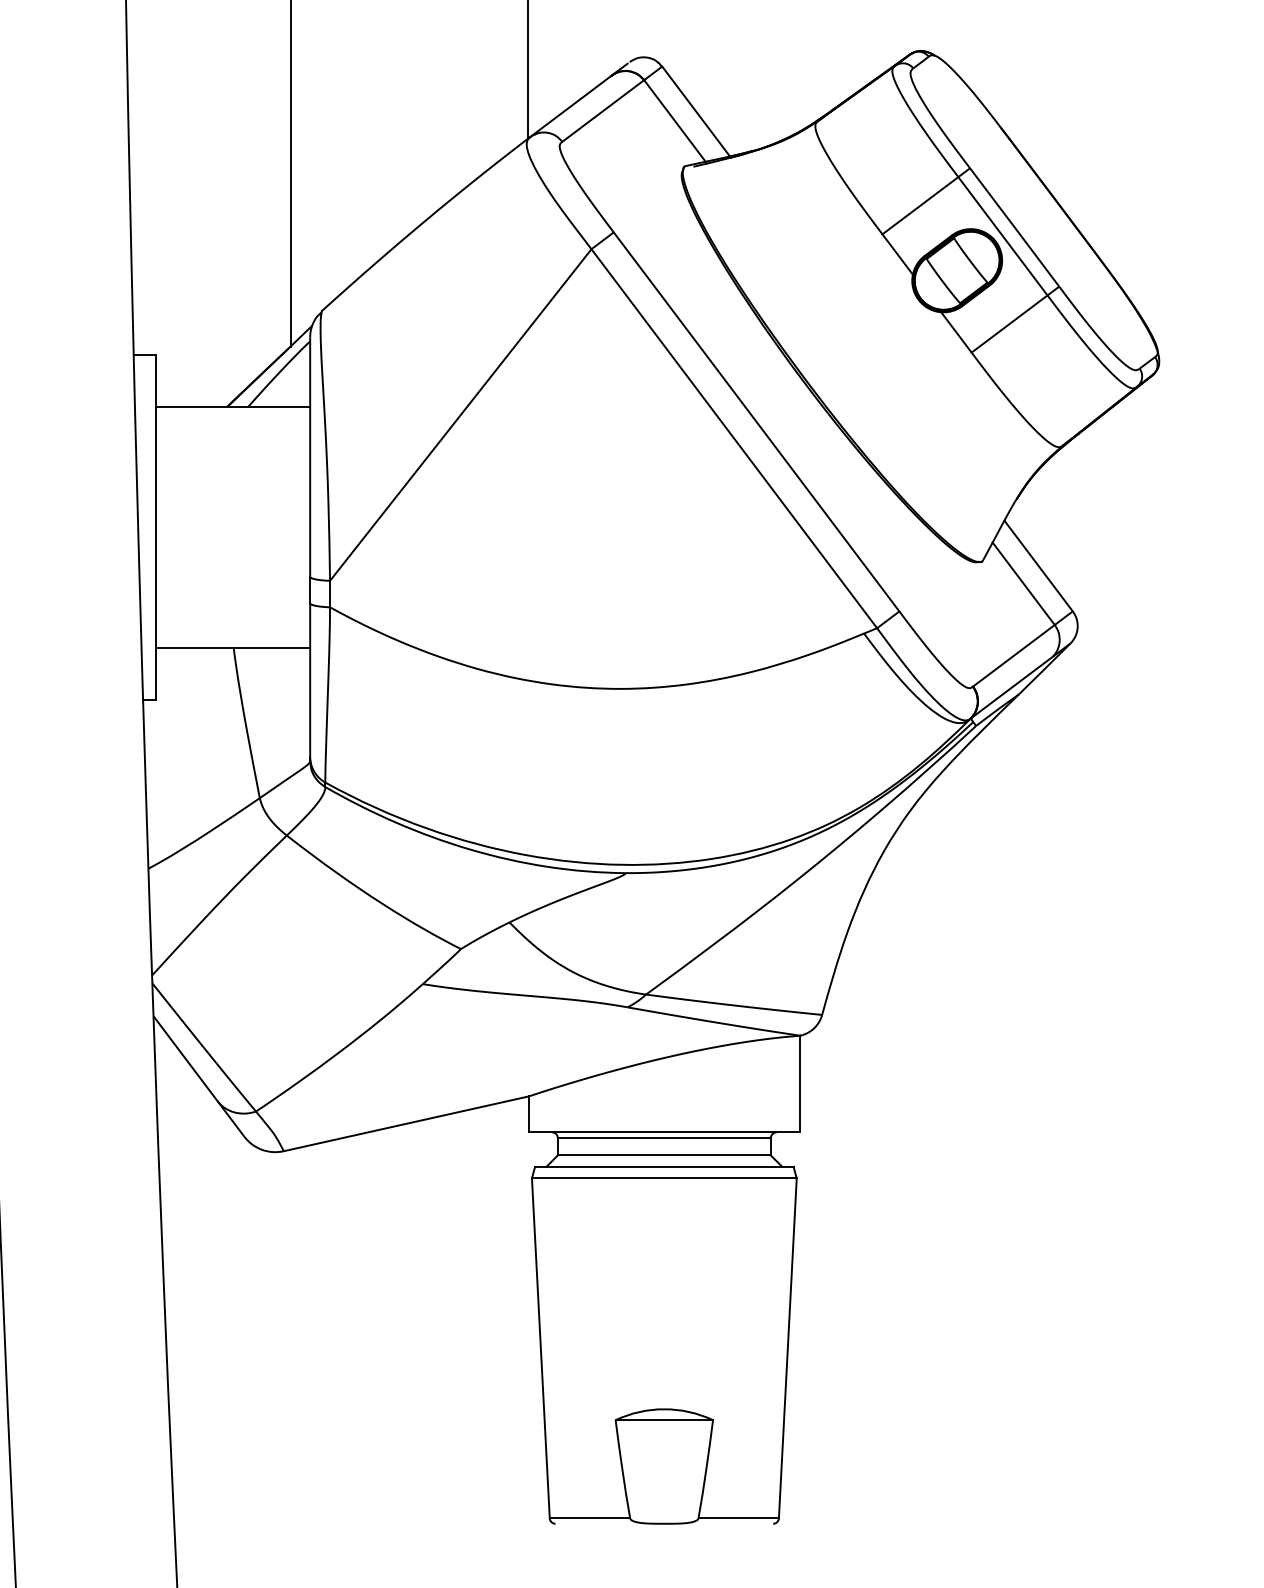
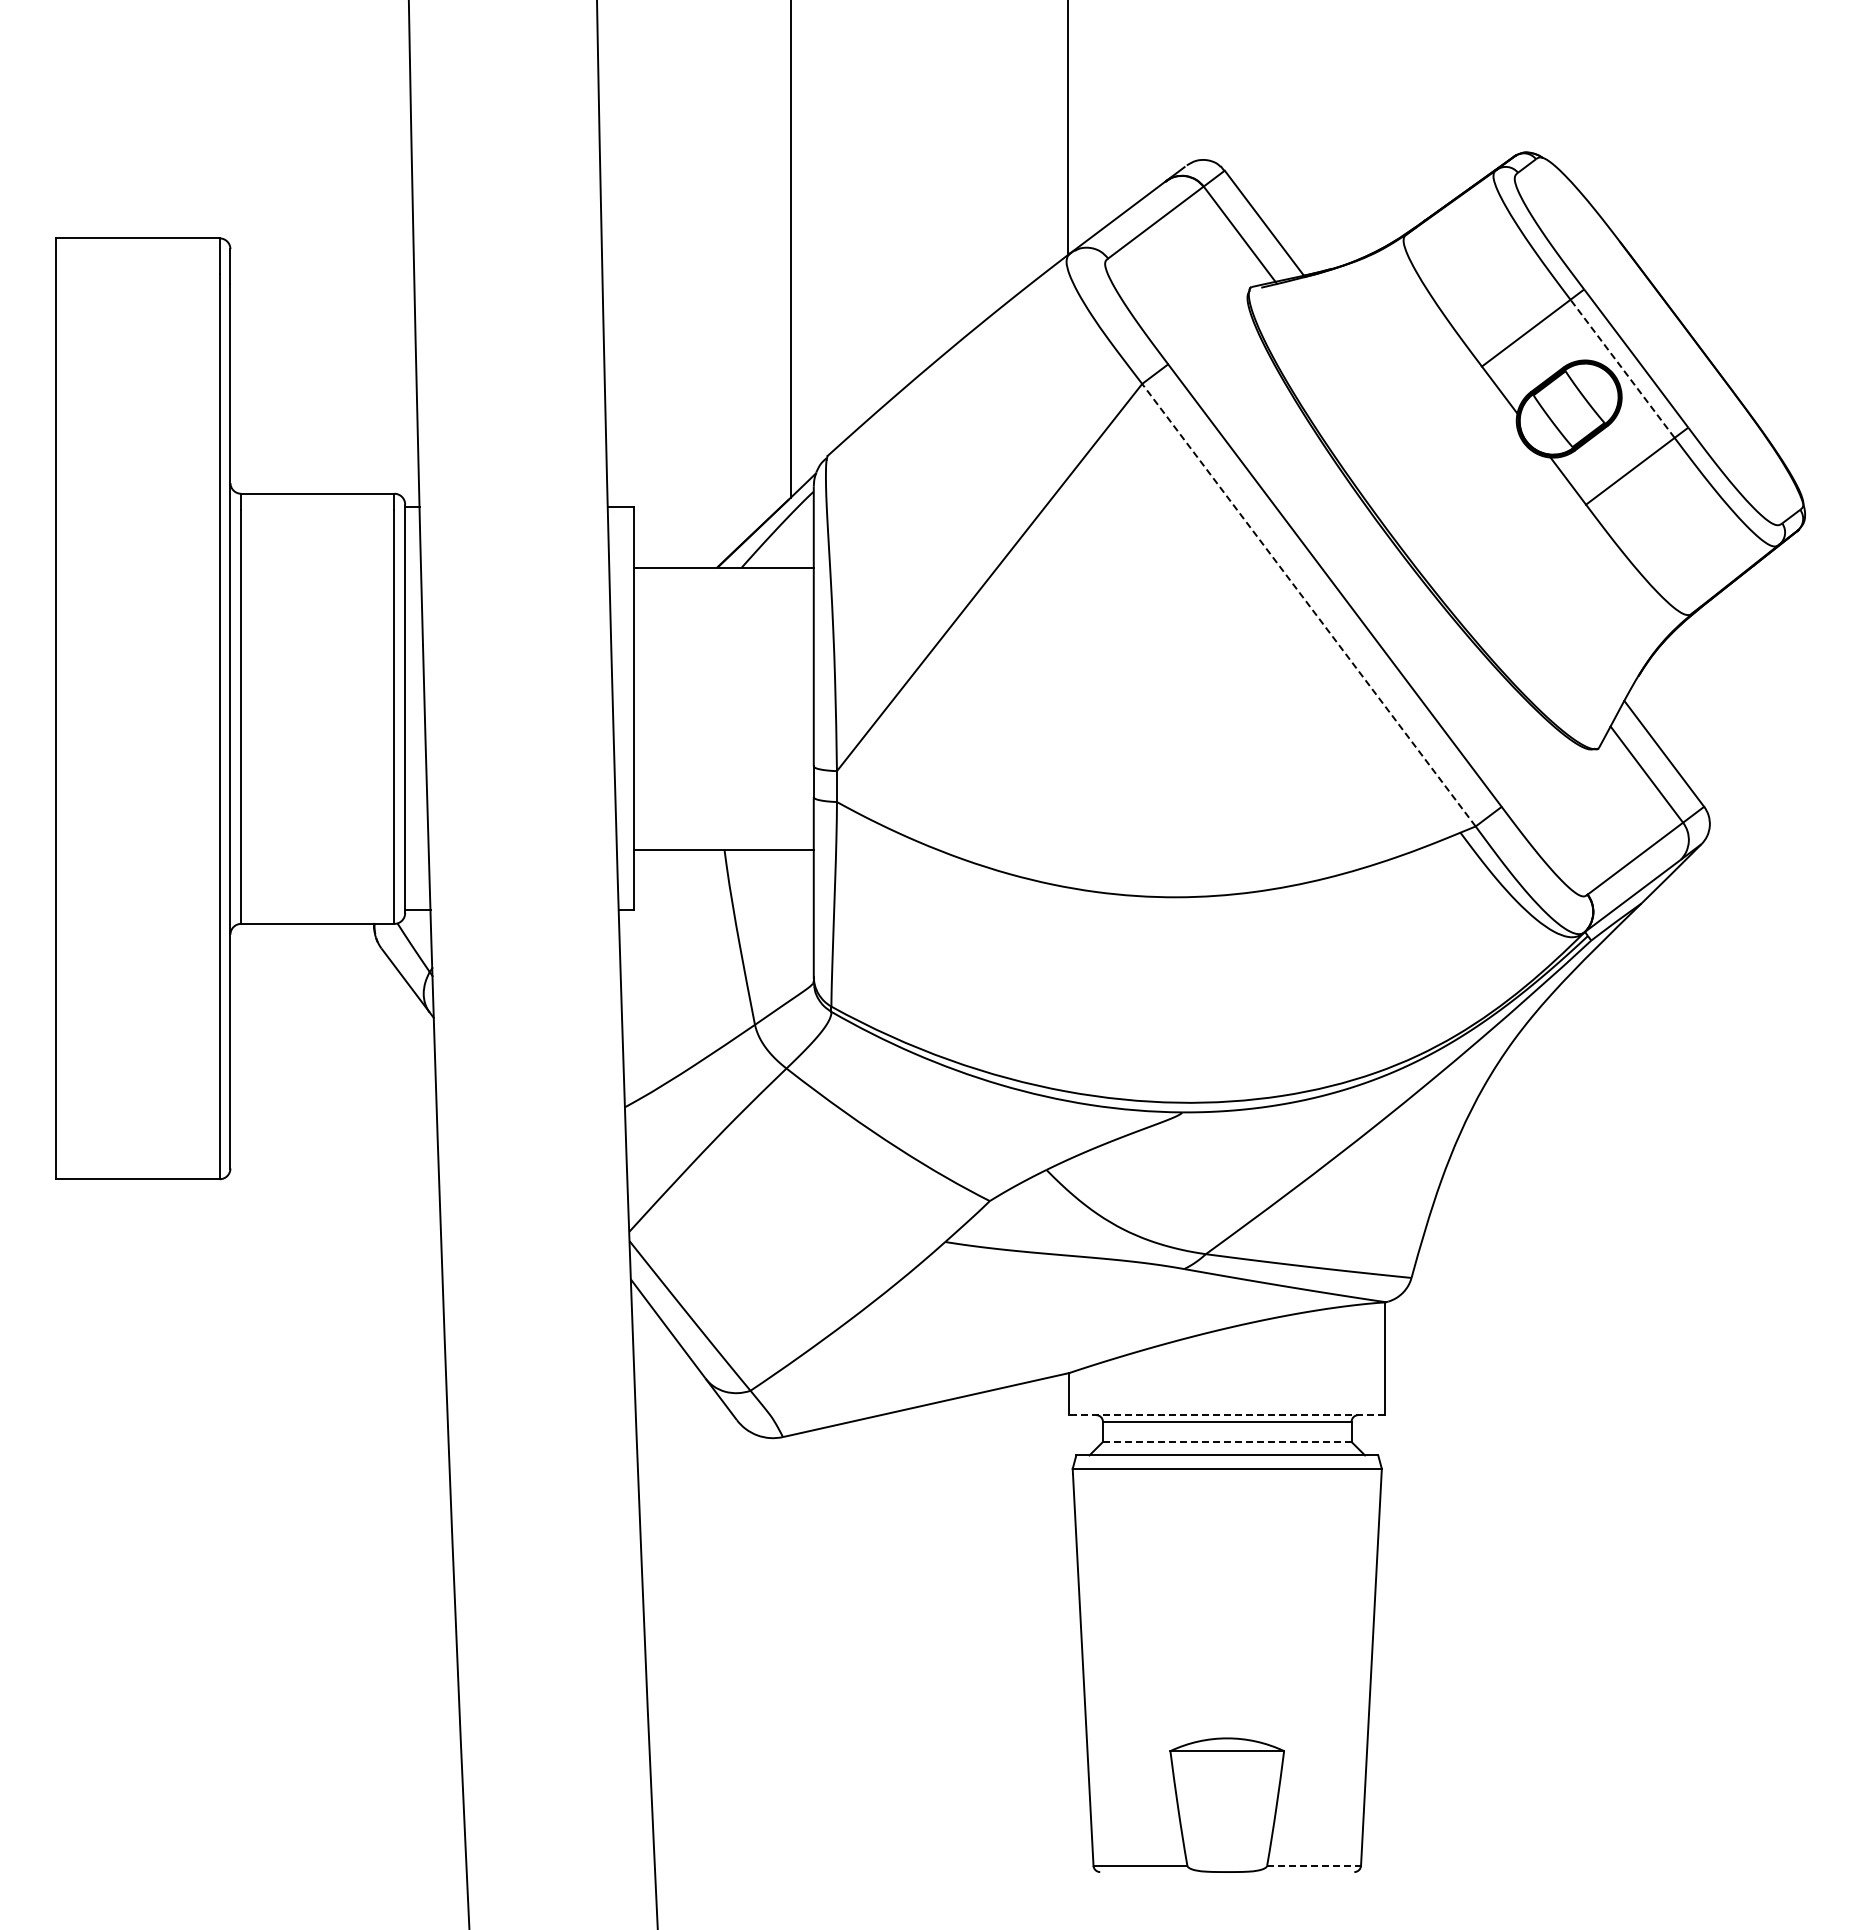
line: (1002, 235) -> (1622, 368), solid -> dashed
line: (733, 438) -> (1308, 604), solid -> dashed
line: (664, 1132) -> (1227, 1415), solid -> dashed
line: (663, 1155) -> (1226, 1441), solid -> dashed
line: (739, 1518) -> (1314, 1865), solid -> dashed

